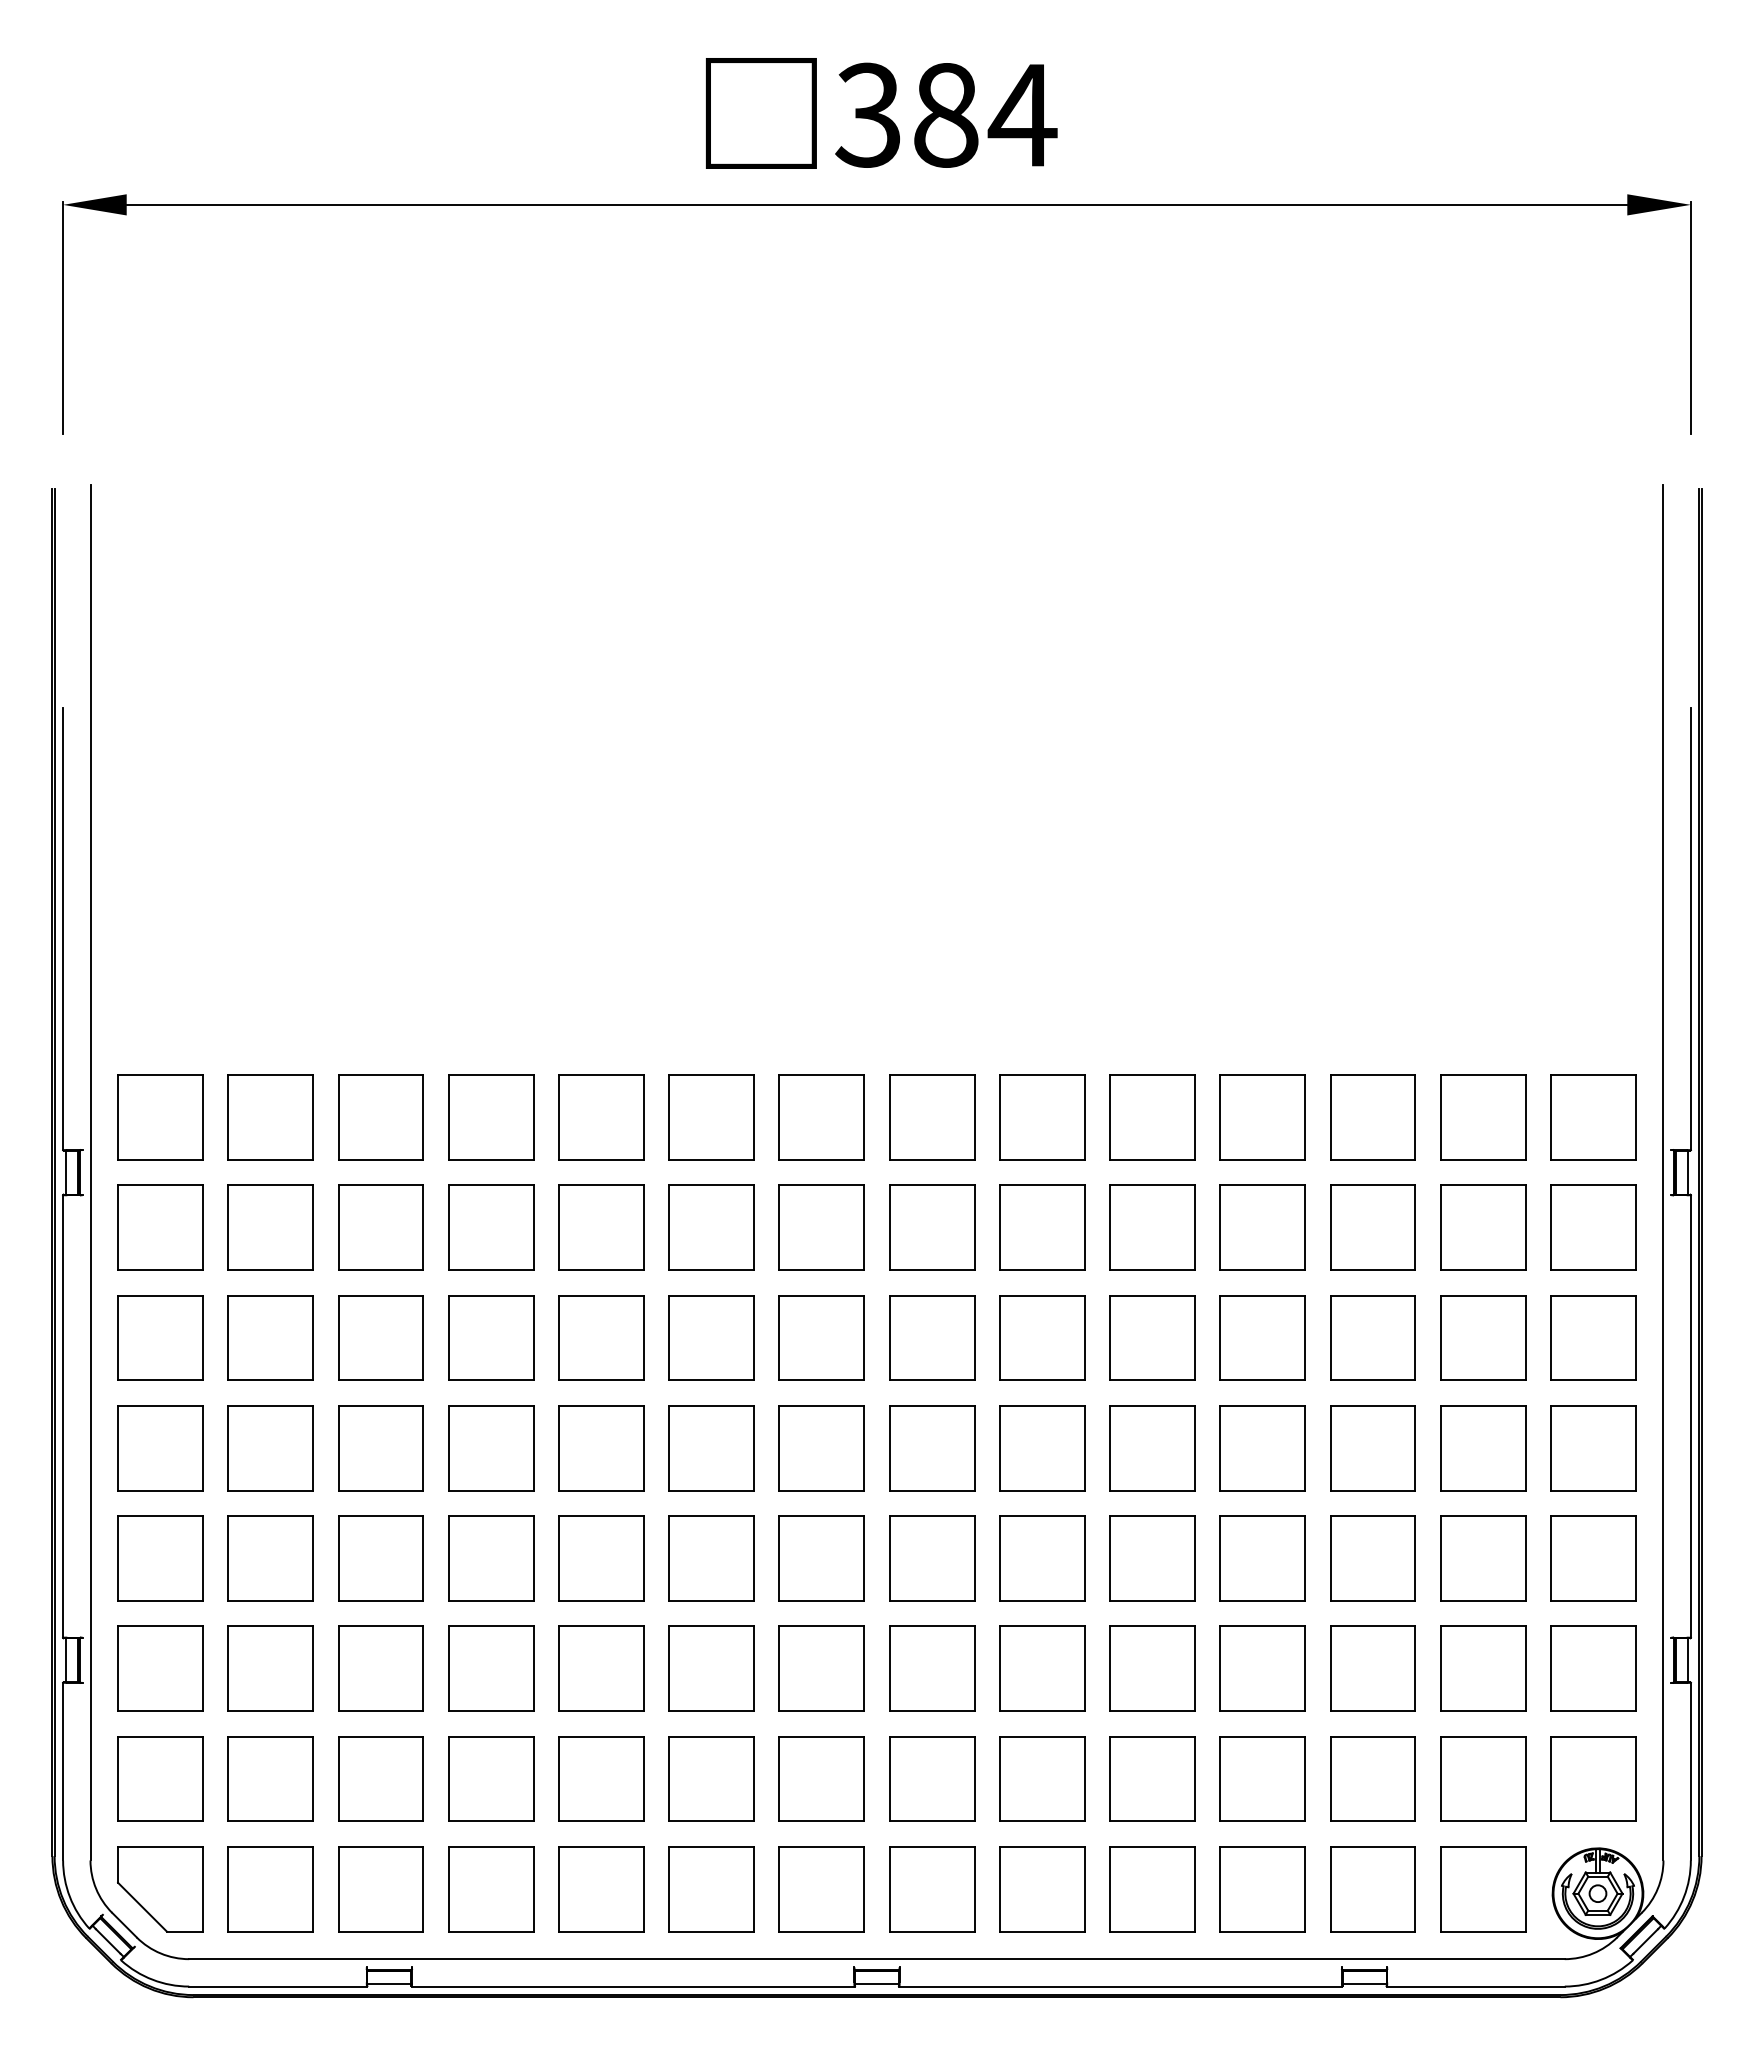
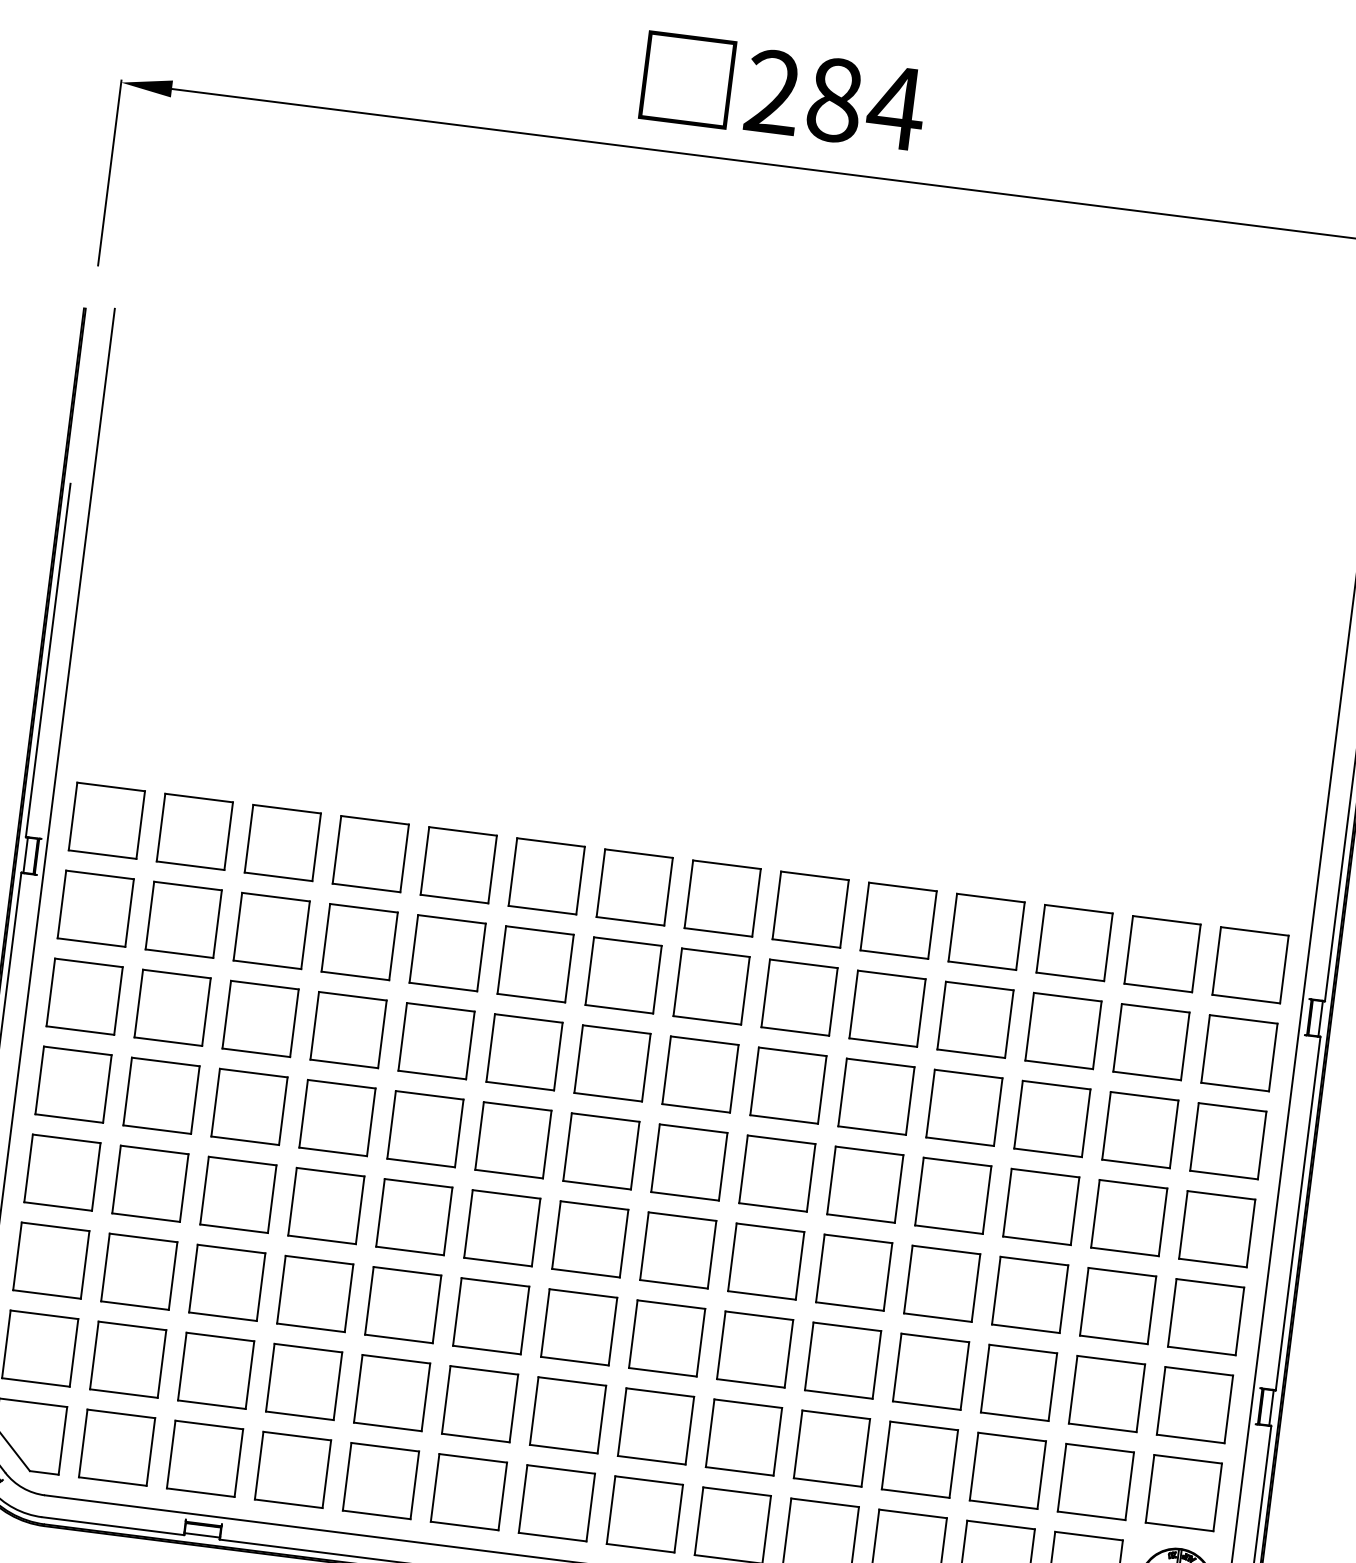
text: (867, 115) -> (772, 92), 384 -> 284

